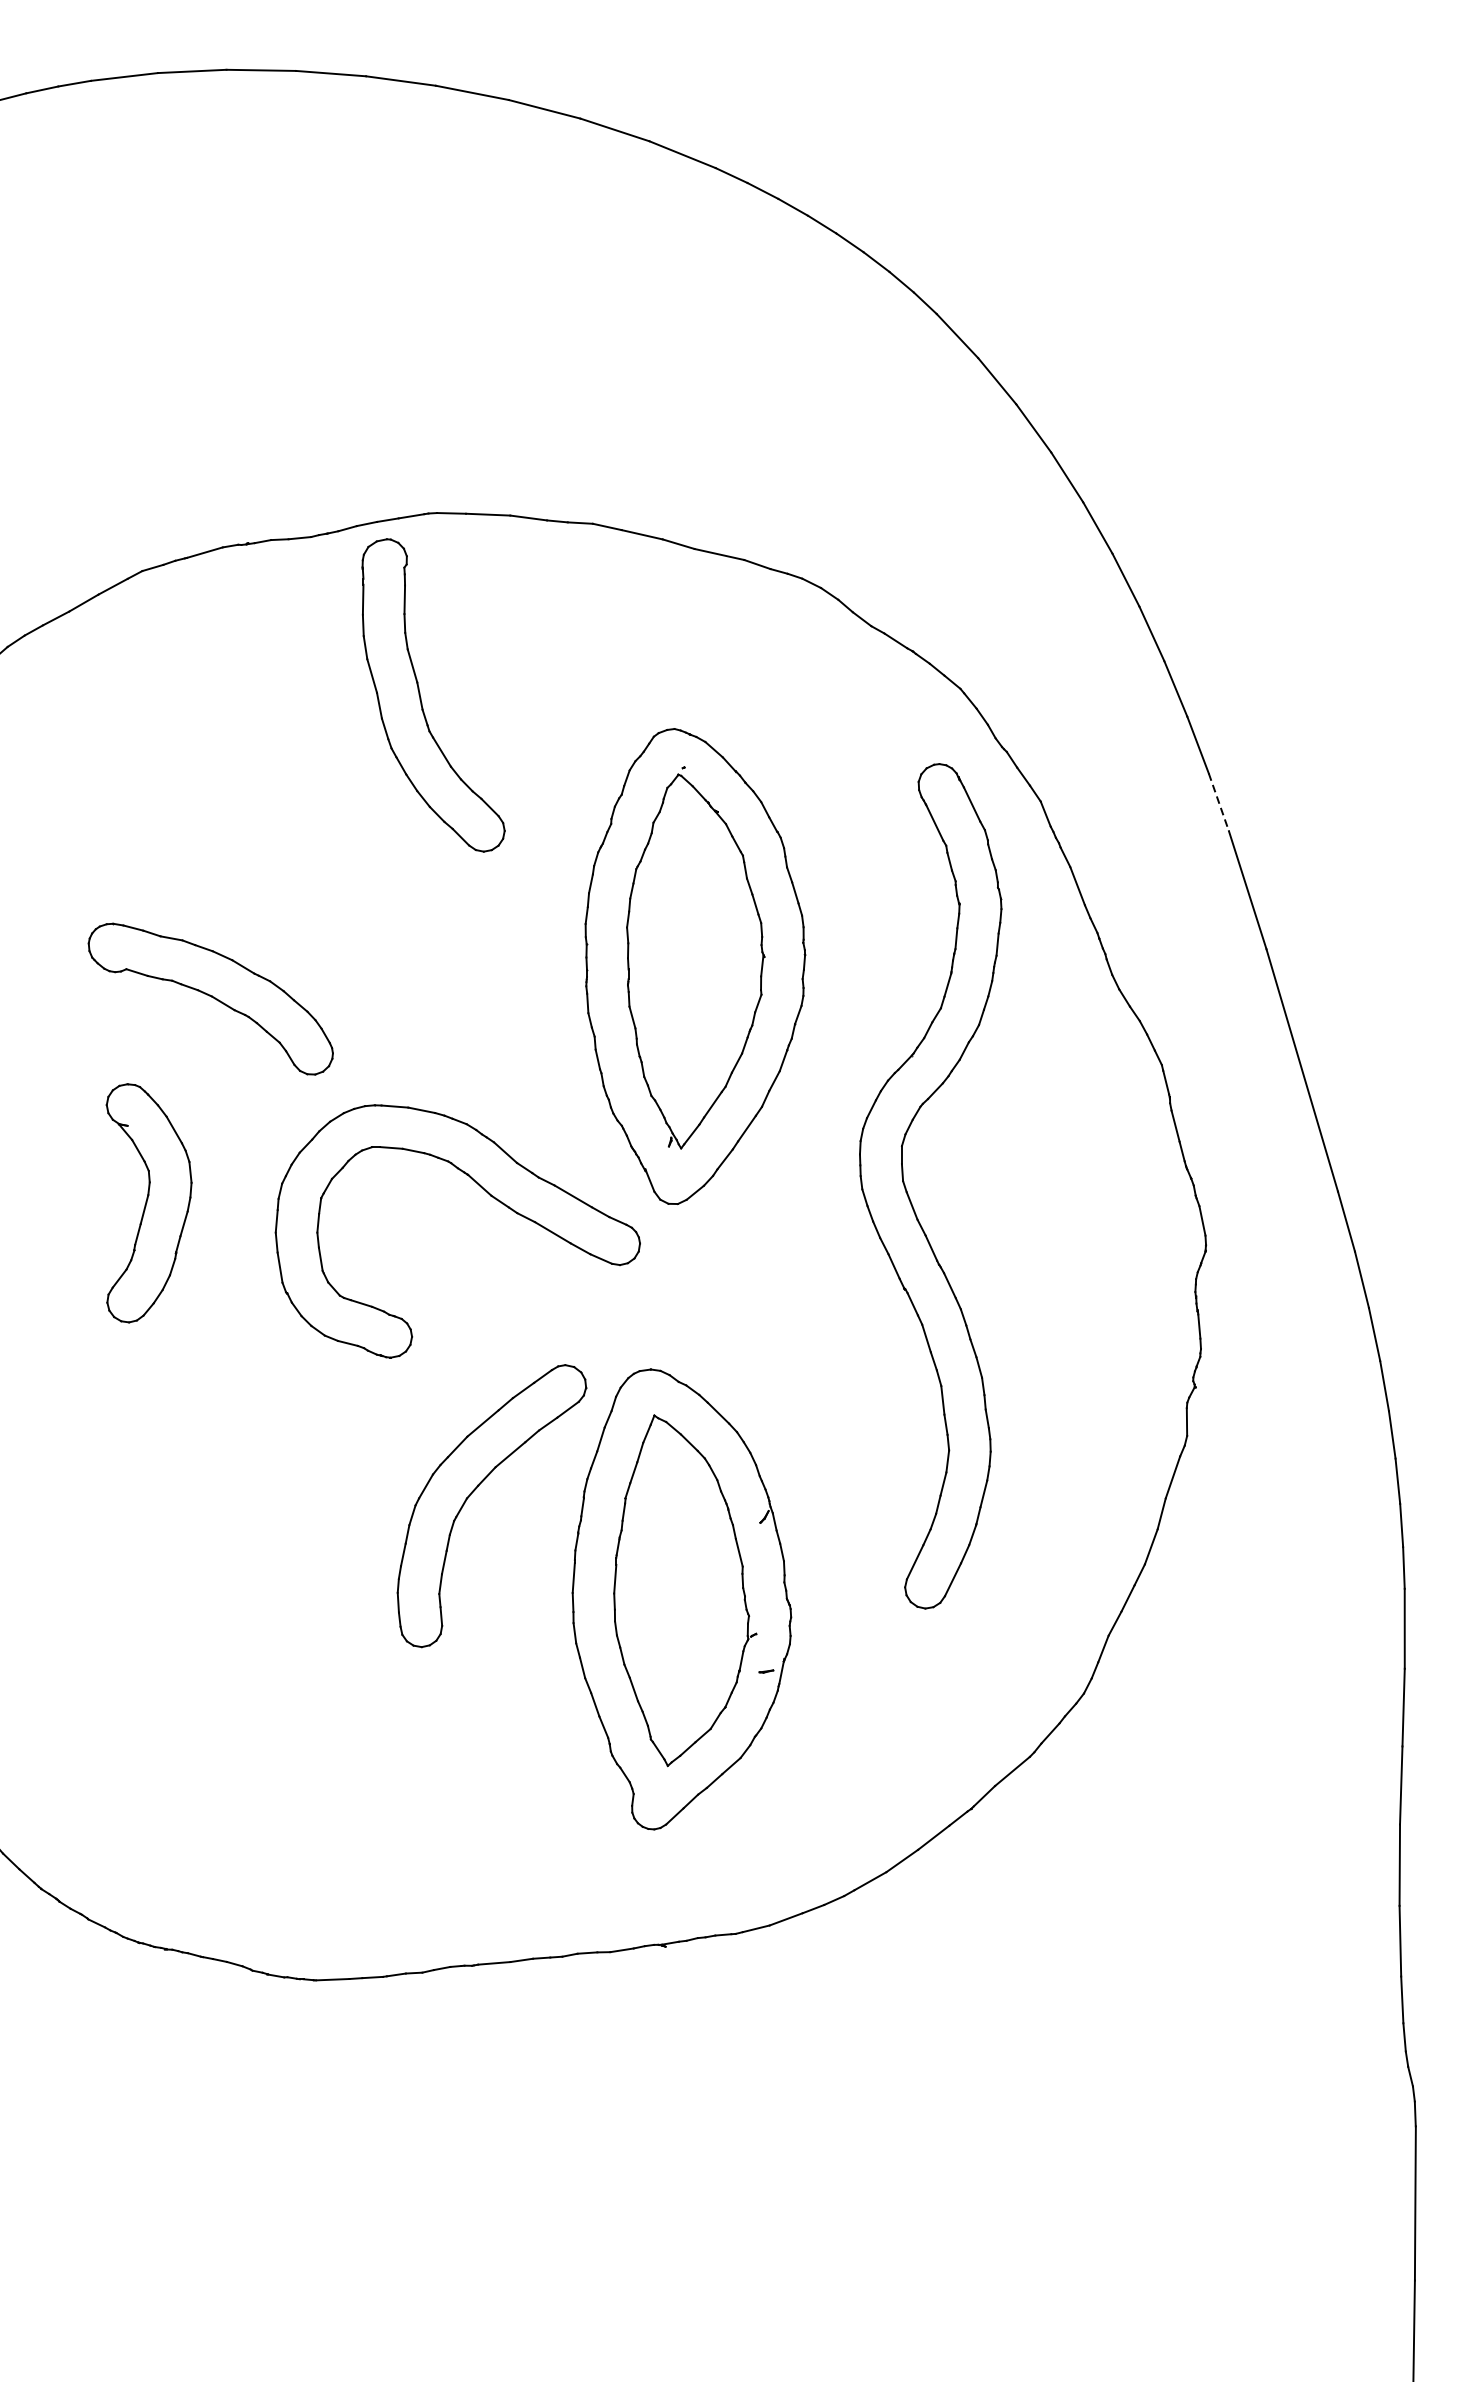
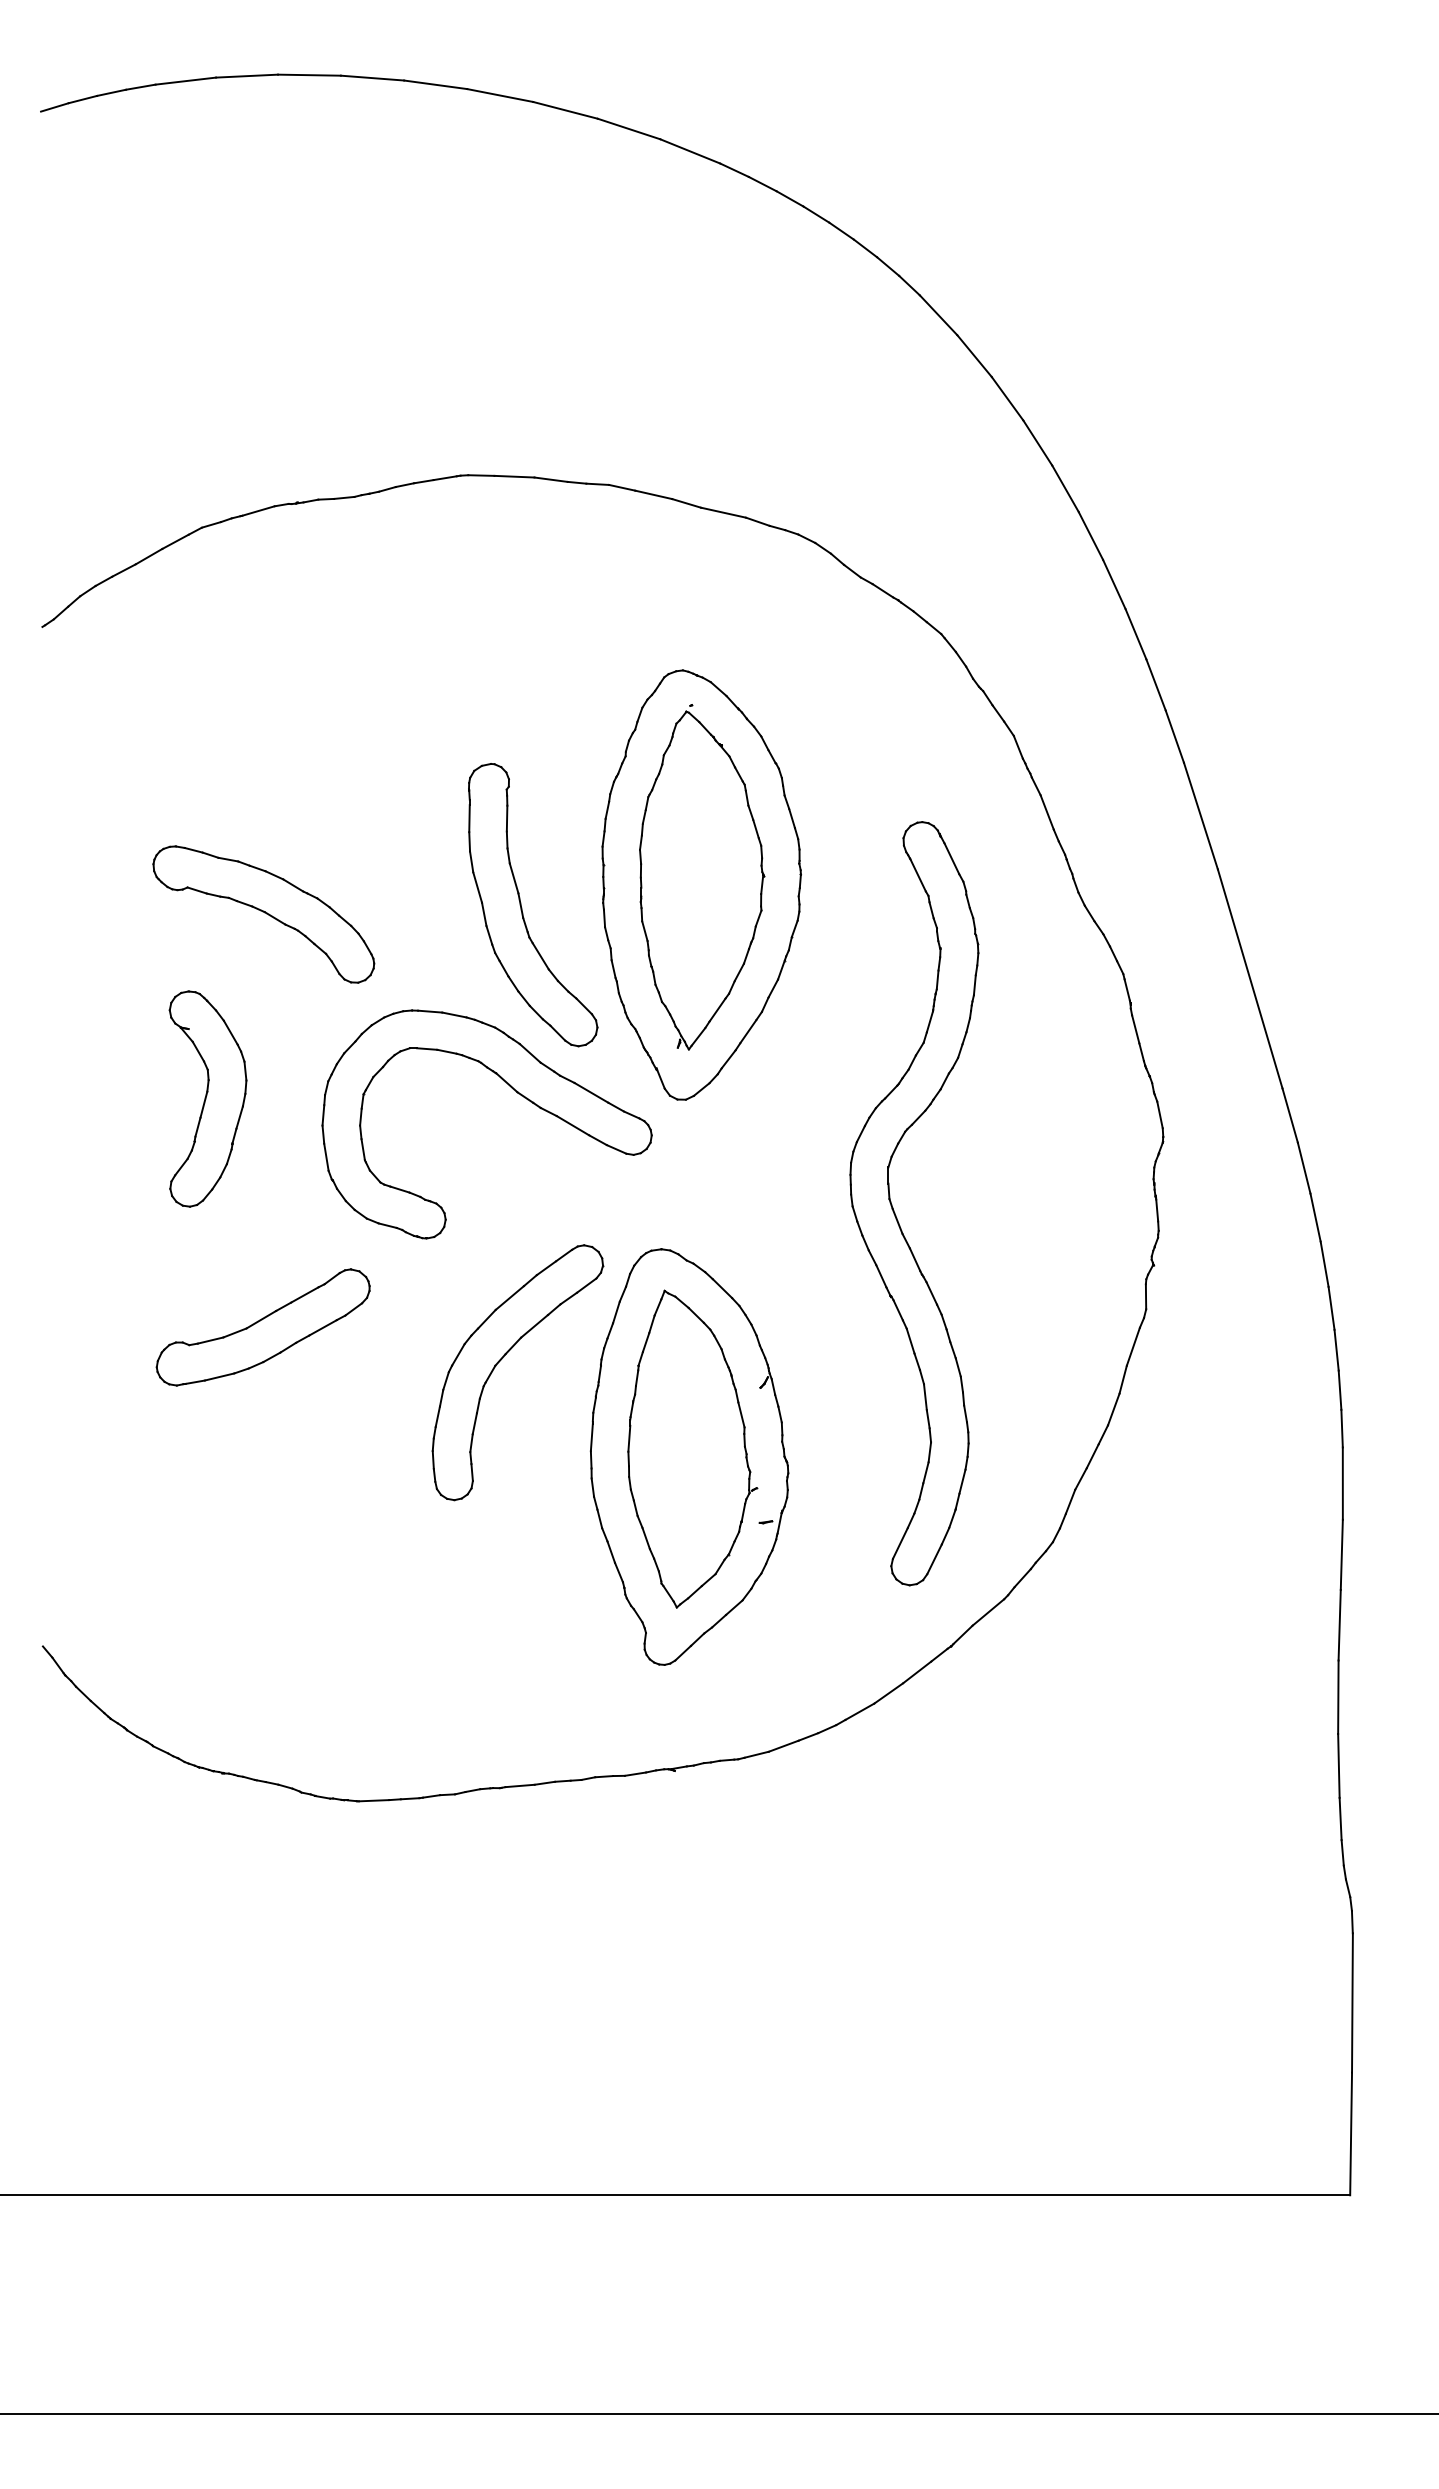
part: (421, 698) -> (522, 907), moved
line: (1218, 802) -> (1174, 736), dashed -> solid
part: (909, 1196) -> (895, 1212), moved
part: (209, 1456) -> (262, 1327), added

